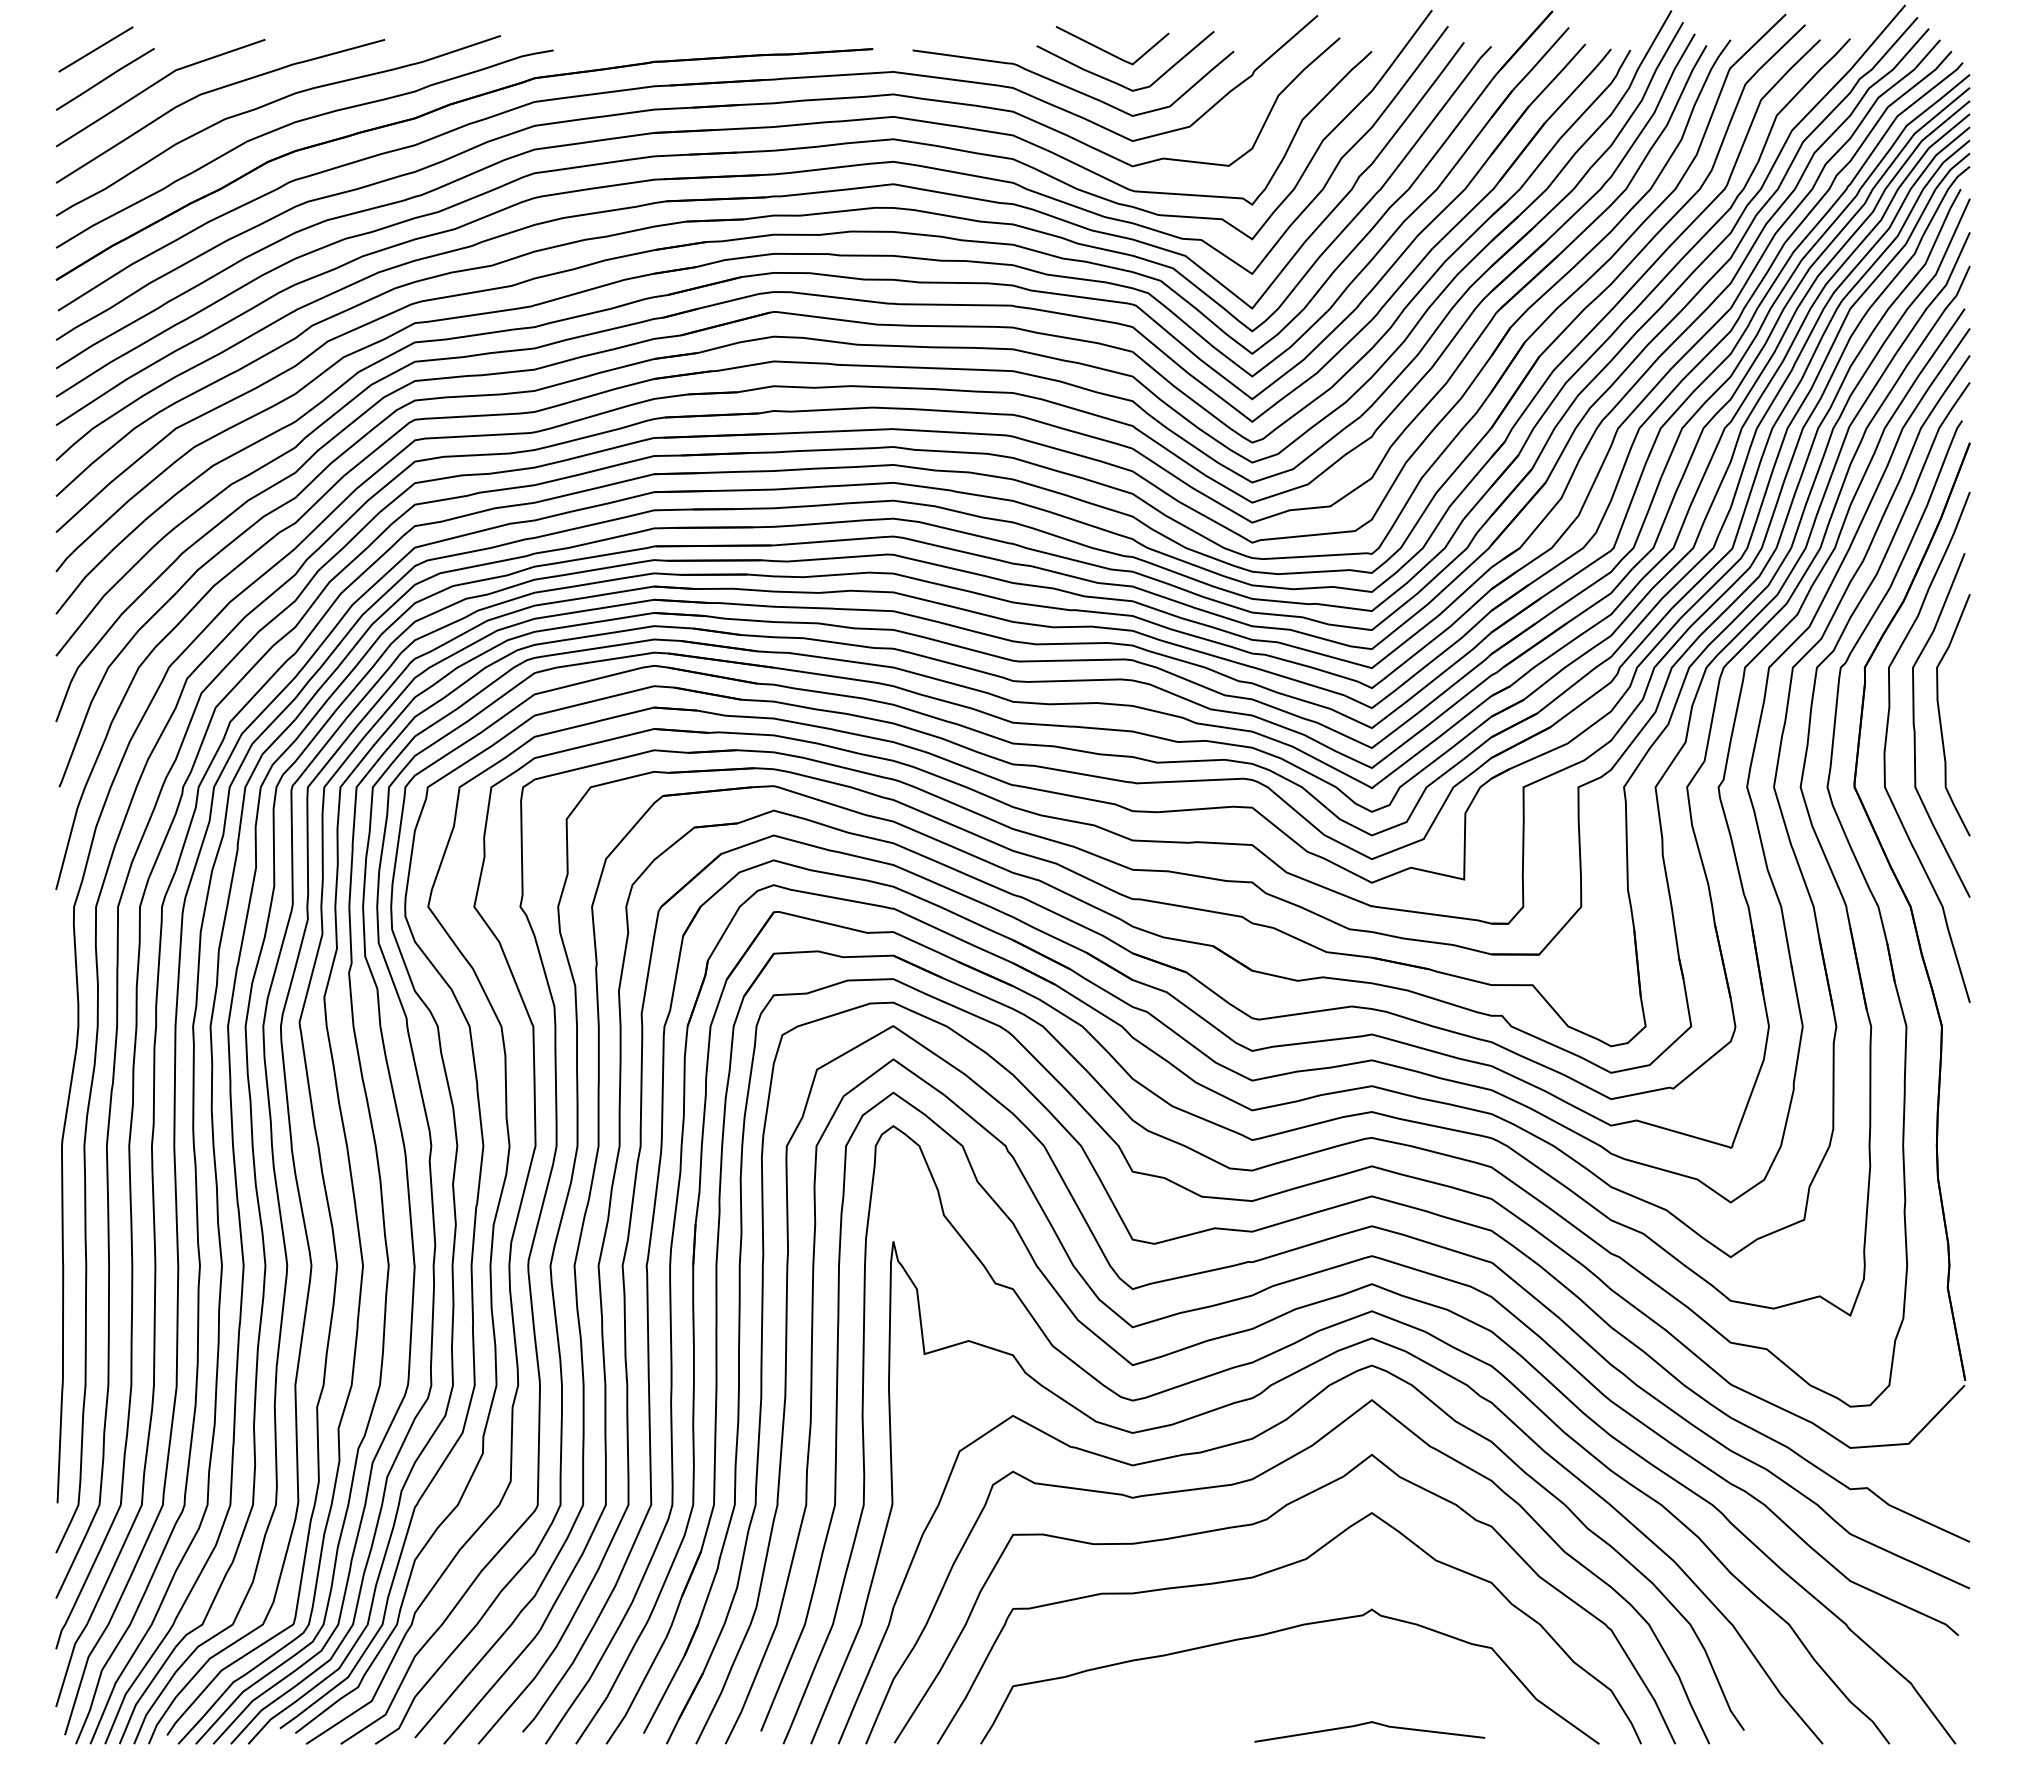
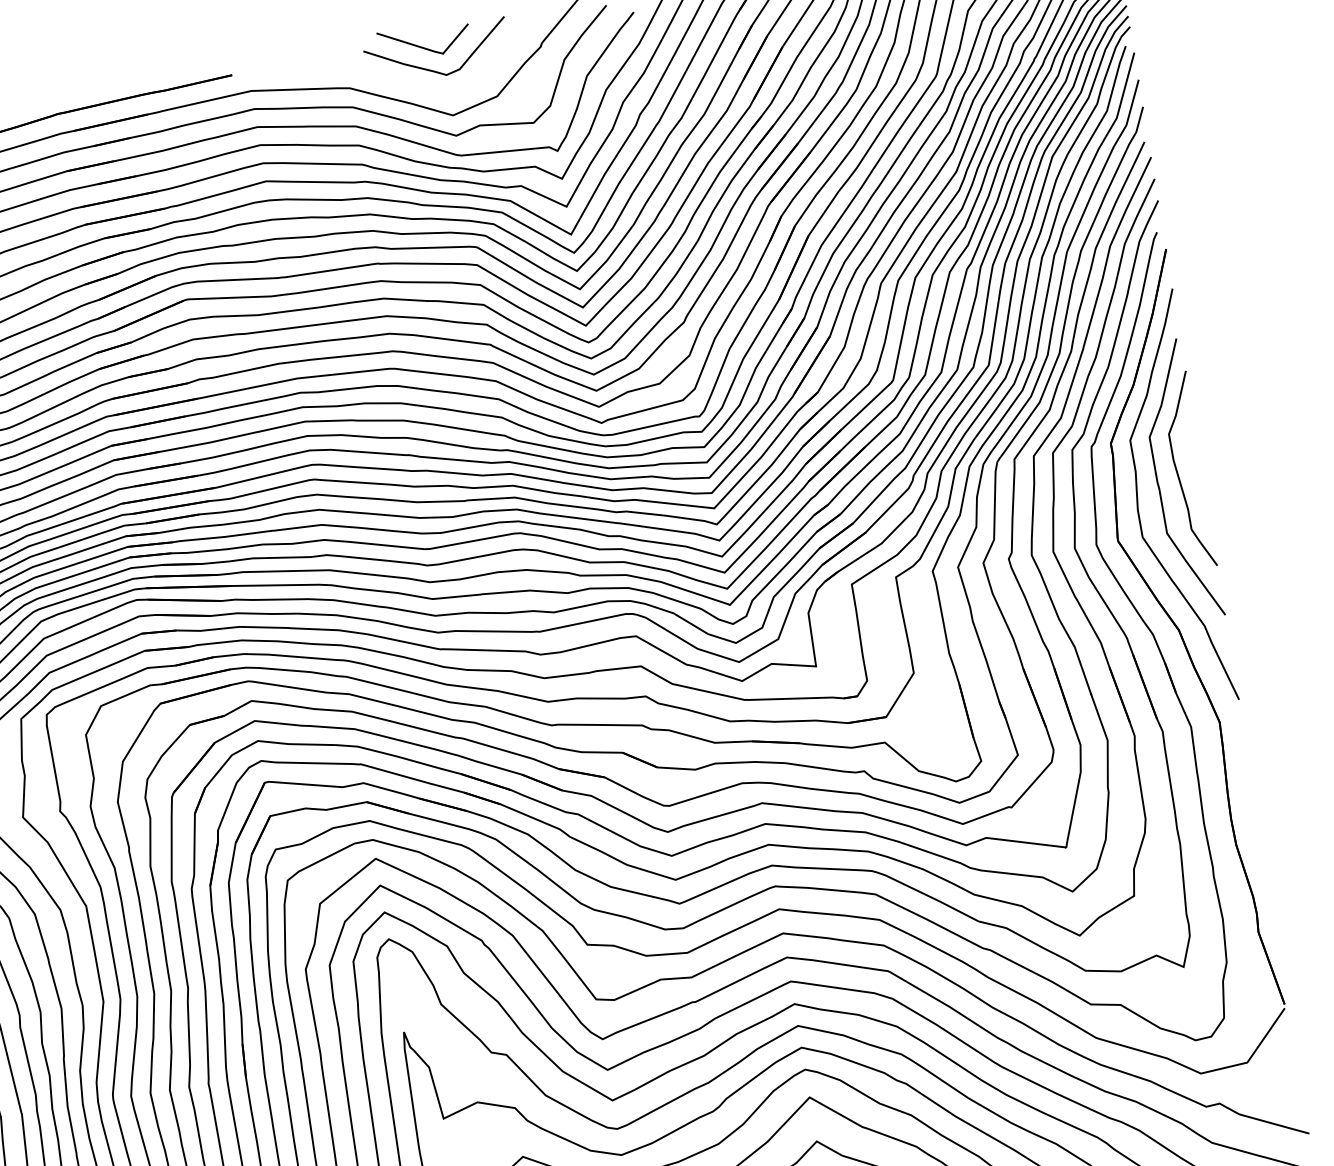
curve: (1071, 87) -> (396, 80), removed

